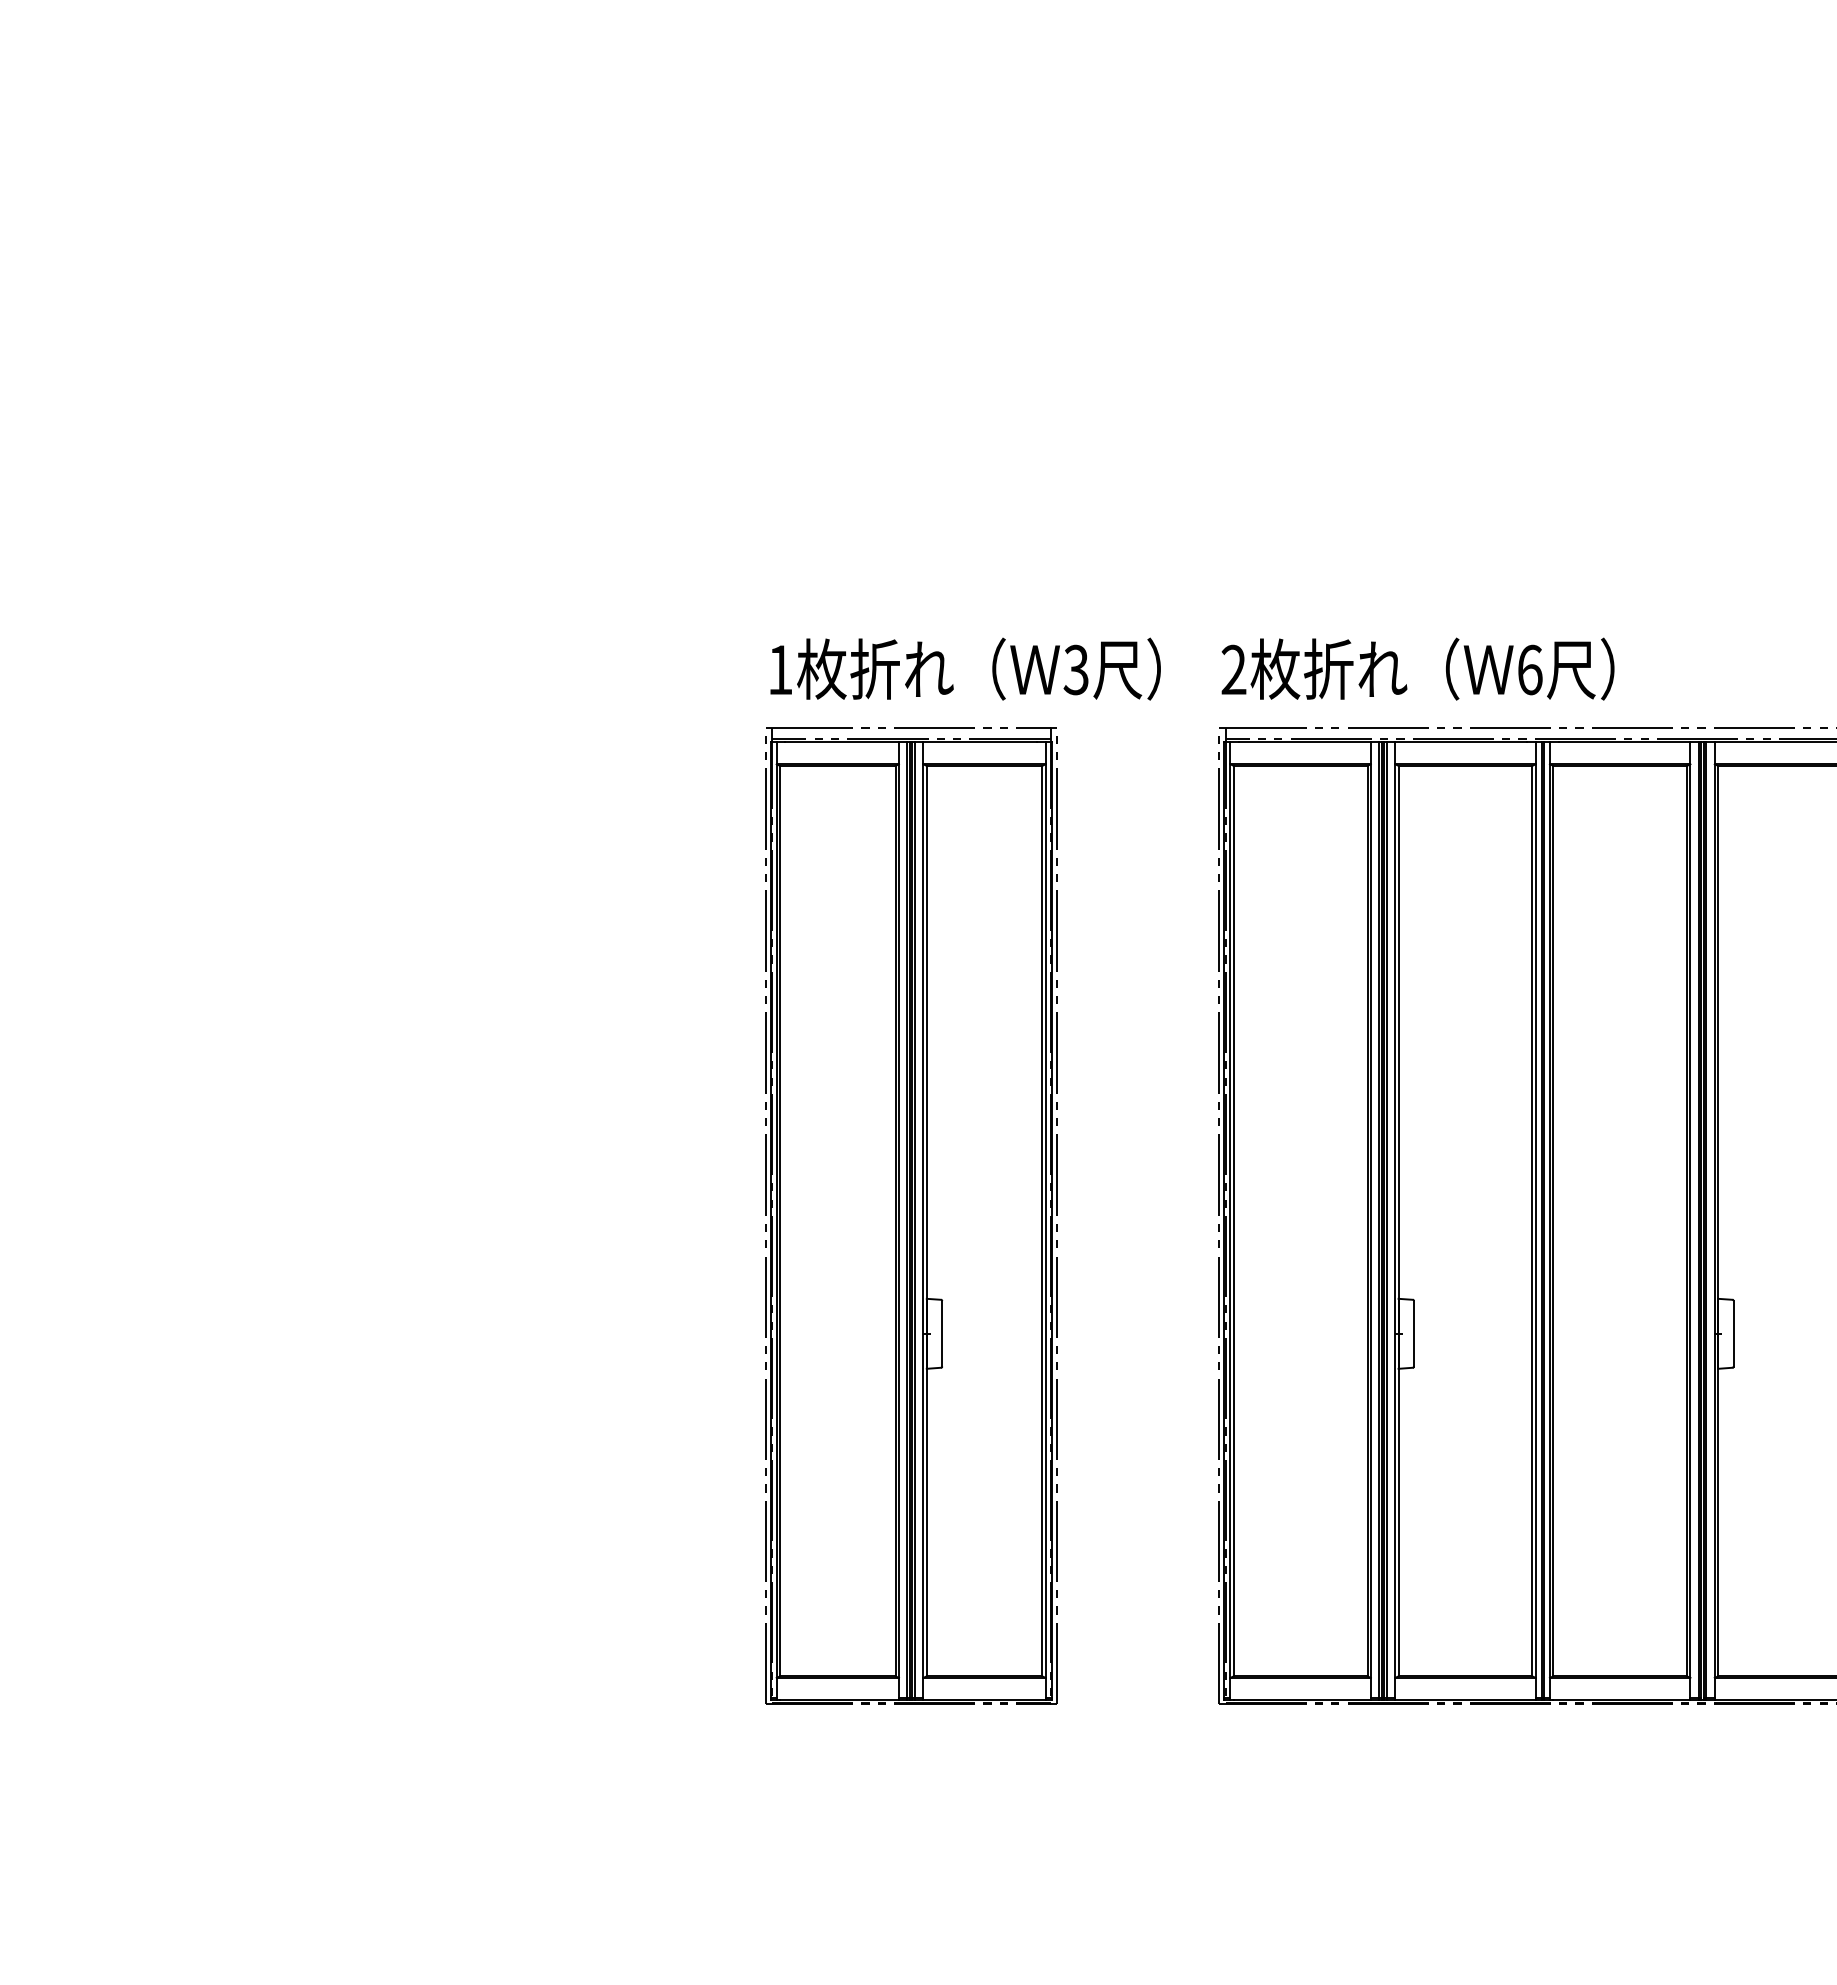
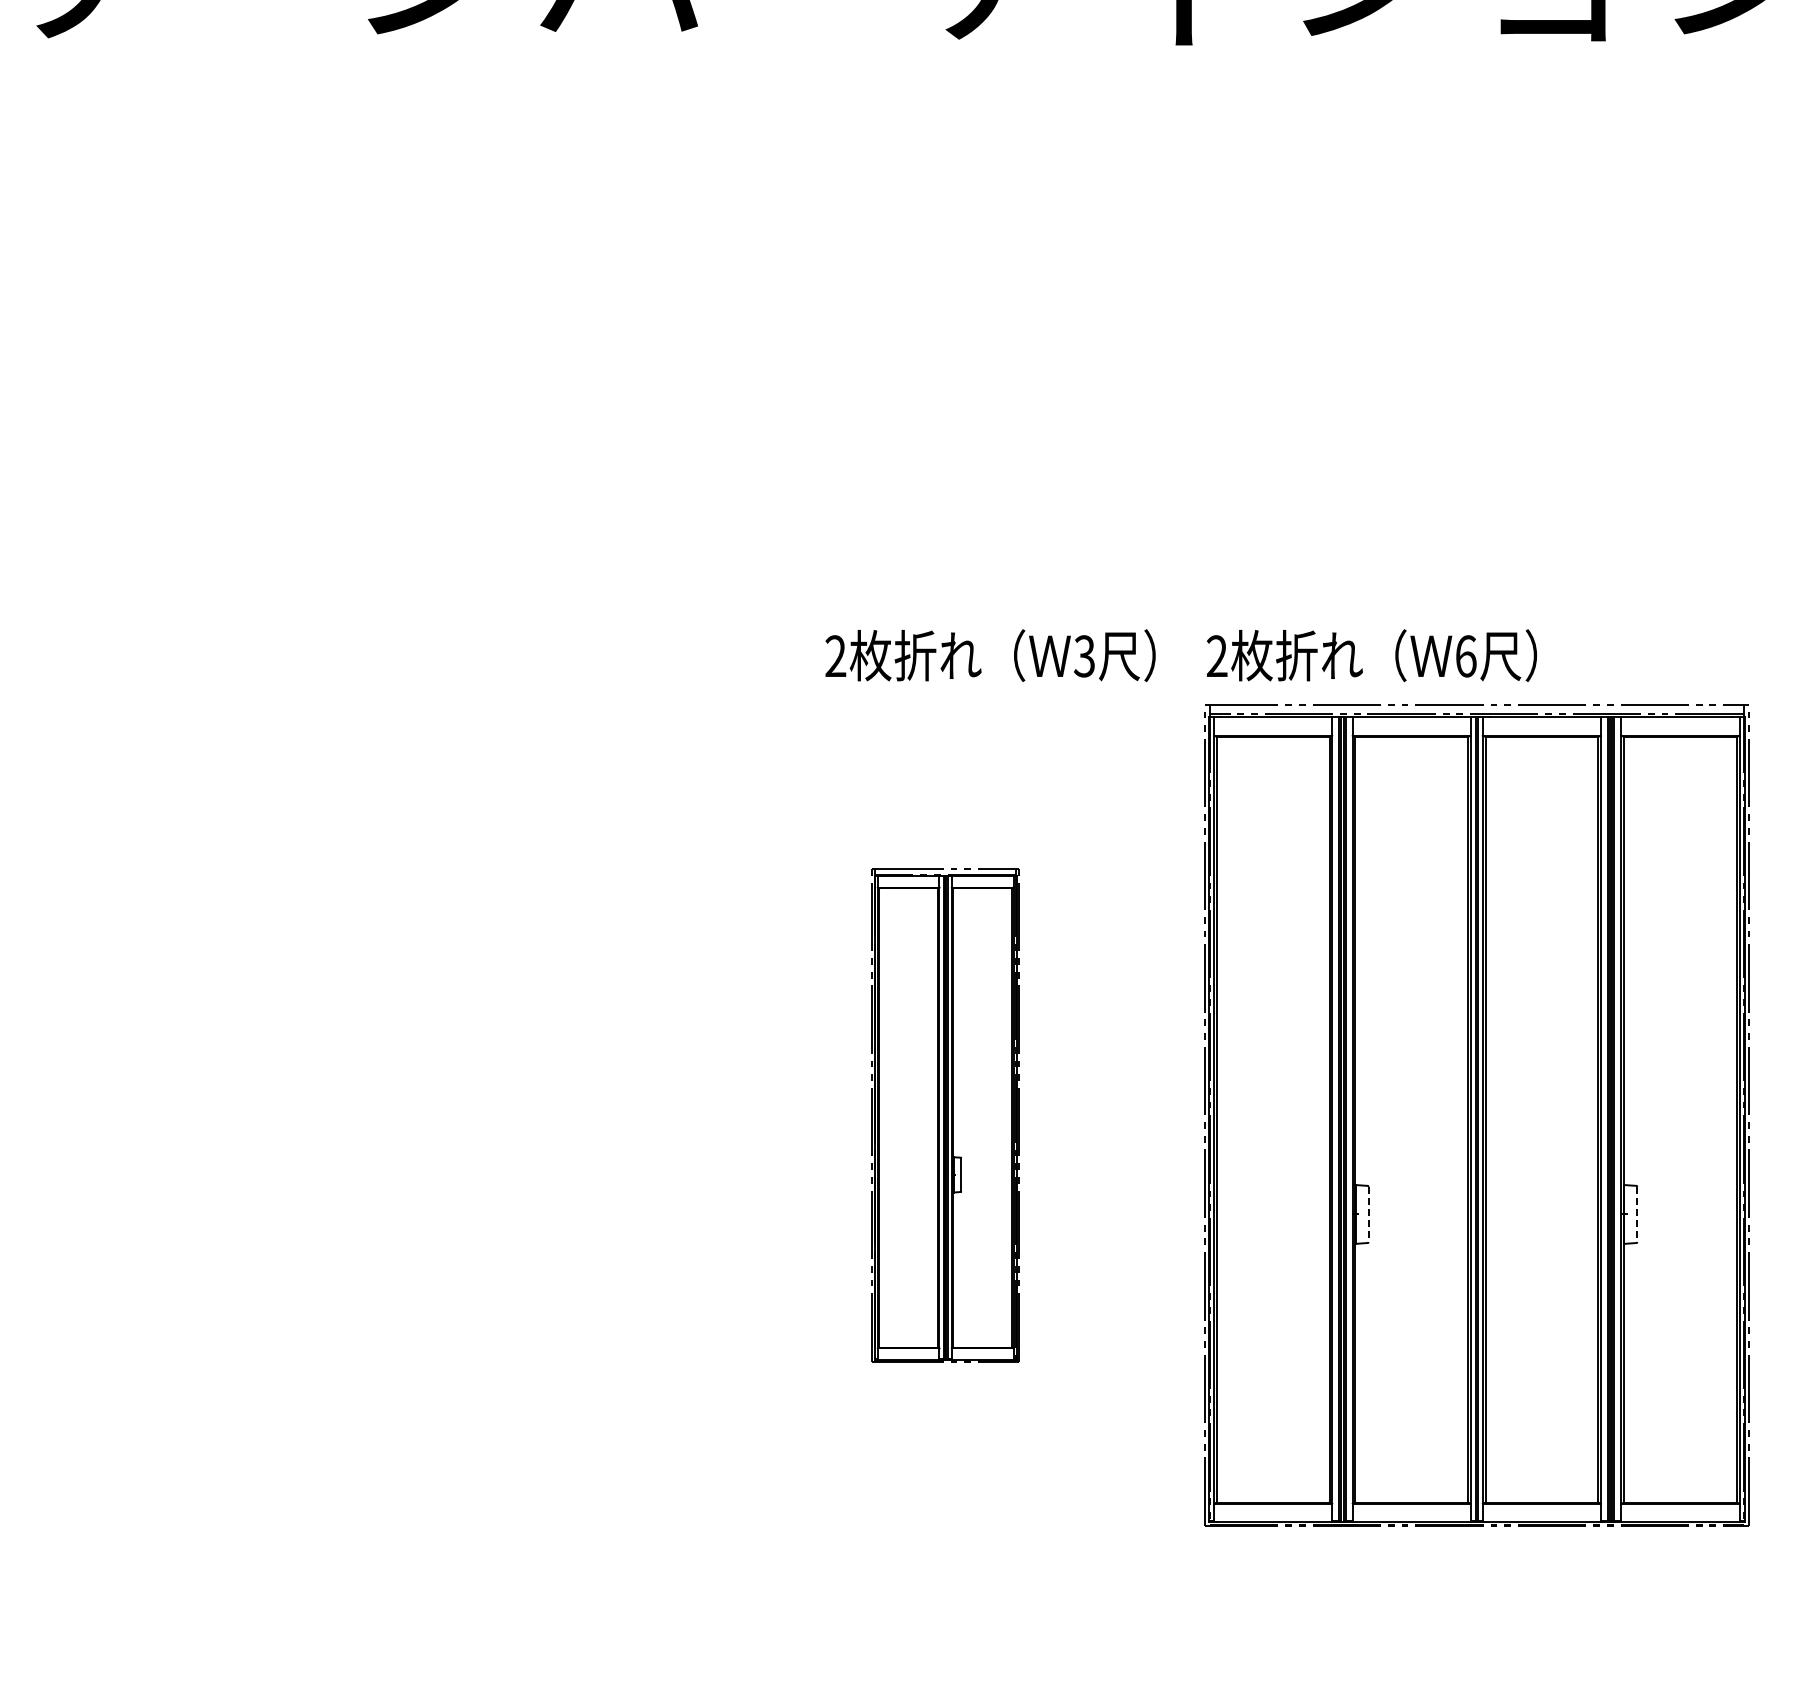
text: (780, 668) -> (835, 655), 1 -> 2
part: (910, 1216) -> (945, 1115), size x0.6
line: (1413, 1333) -> (1368, 1214), solid -> dashed
line: (1733, 1333) -> (1637, 1214), solid -> dashed

